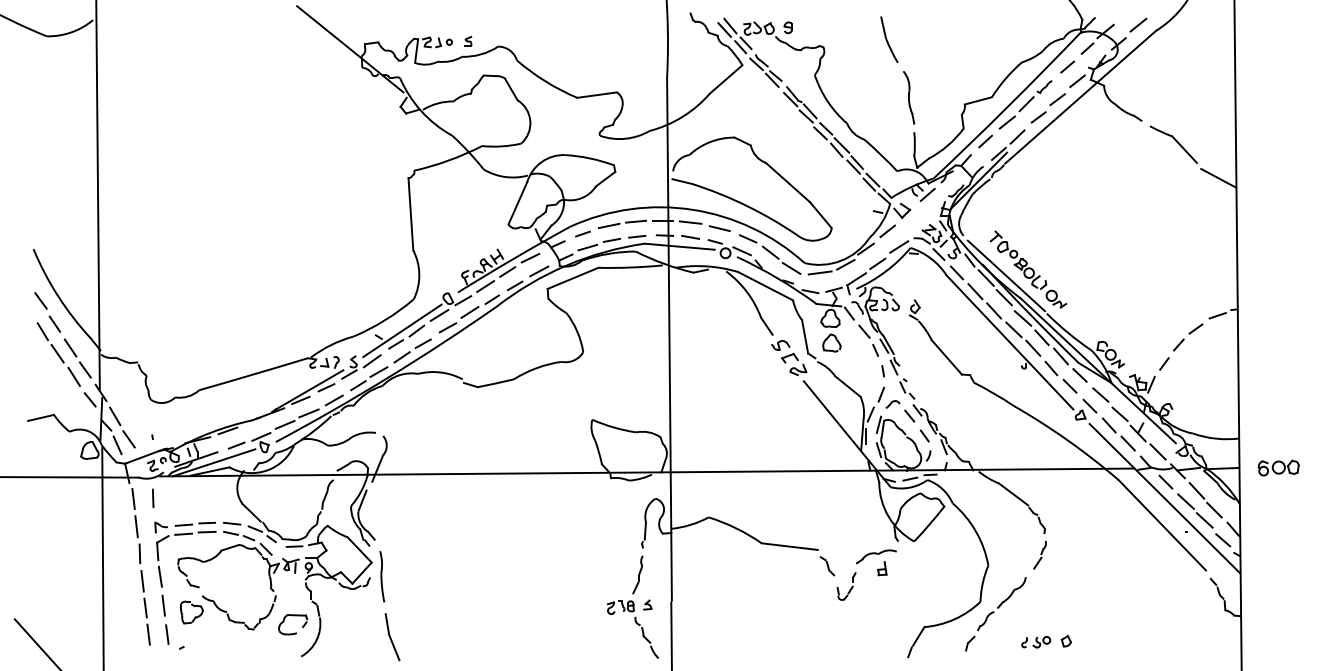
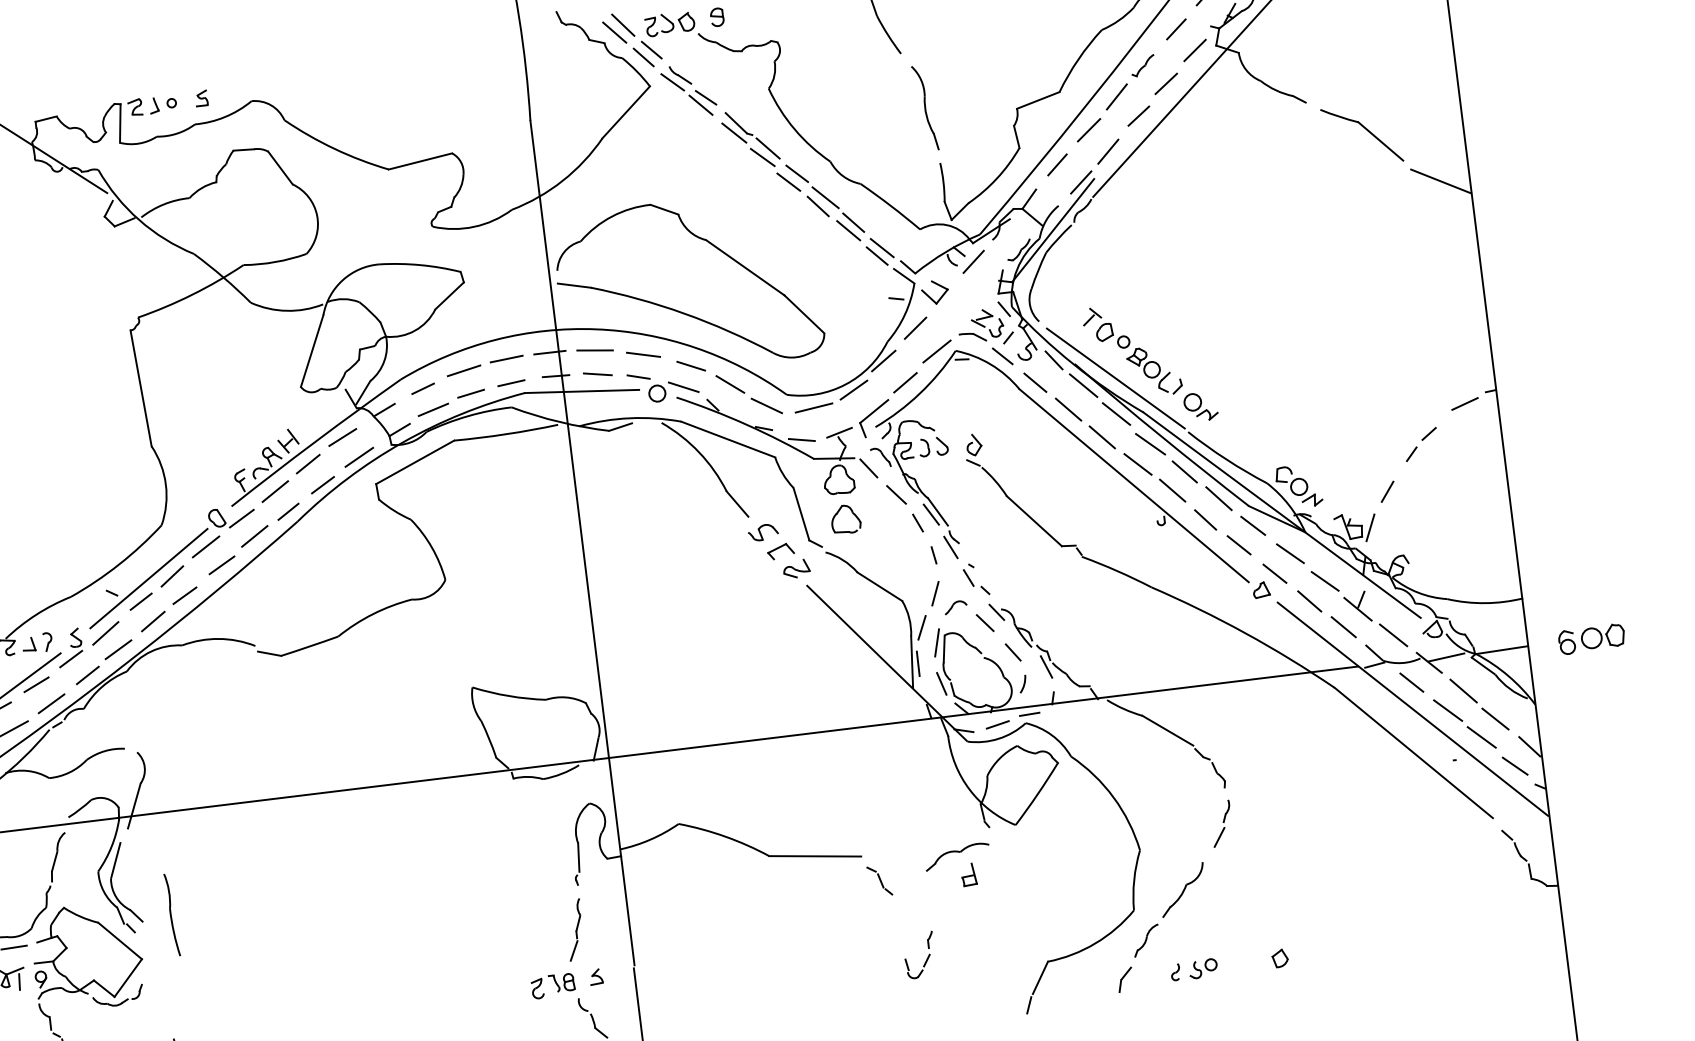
part: (1188, 337) -> (1421, 444), size x0.7
part: (382, 576) -> (172, 914), moved
part: (846, 586) -> (919, 955), moved
part: (1036, 642) -> (1194, 970), moved

